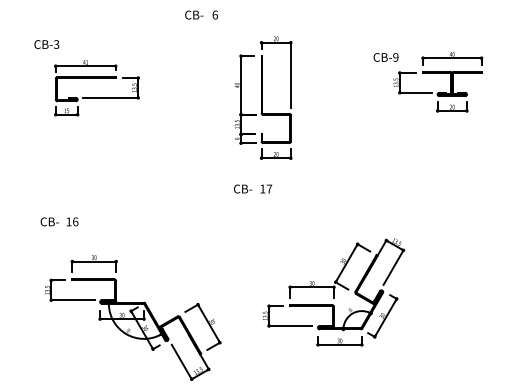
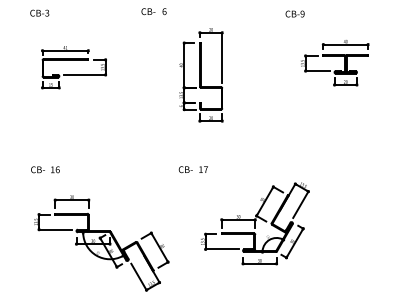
text: (46, 43) -> (39, 12), moved
text: (385, 56) -> (294, 13), moved
text: (251, 188) -> (192, 169), moved

